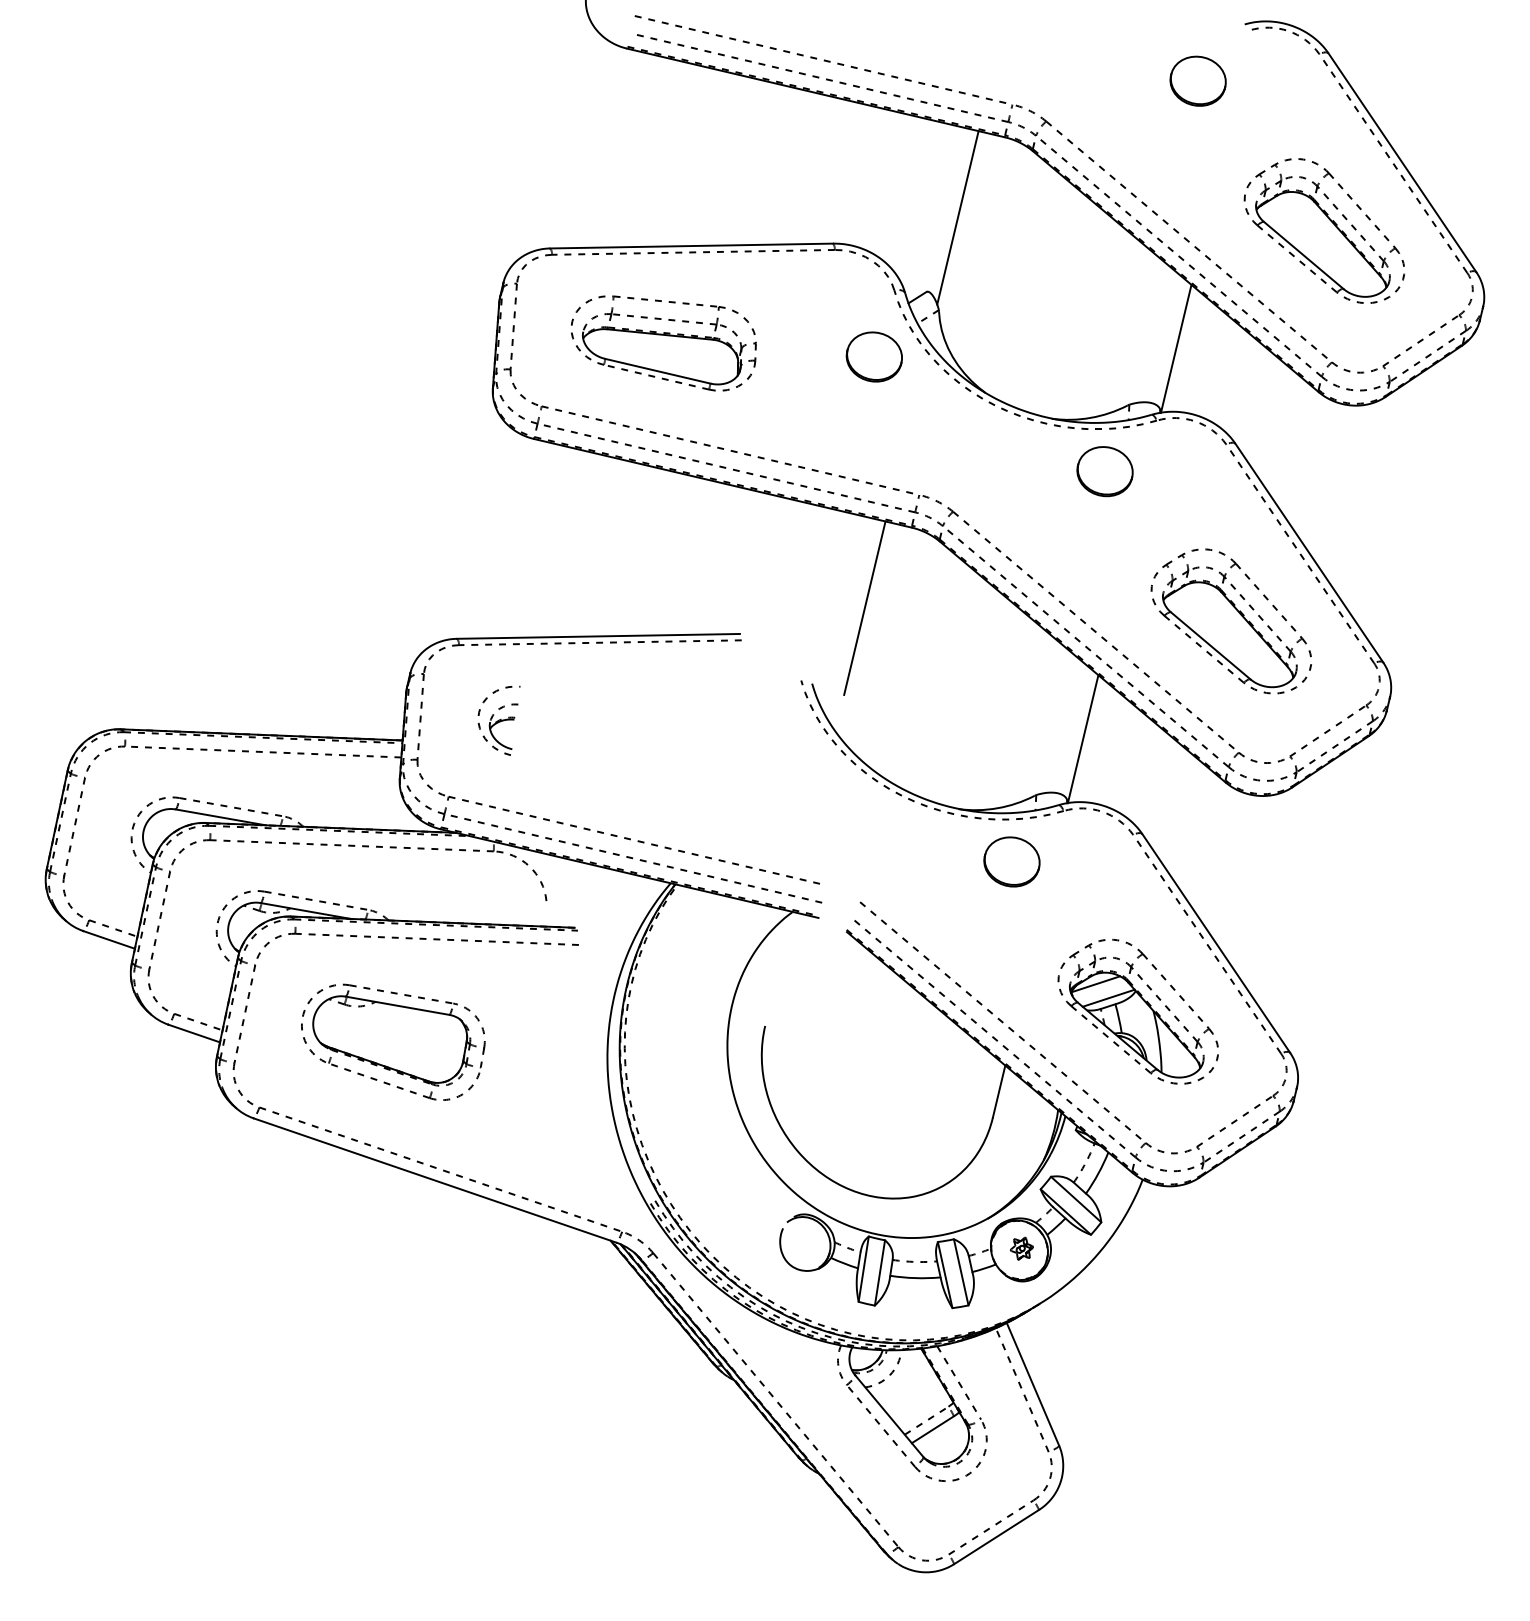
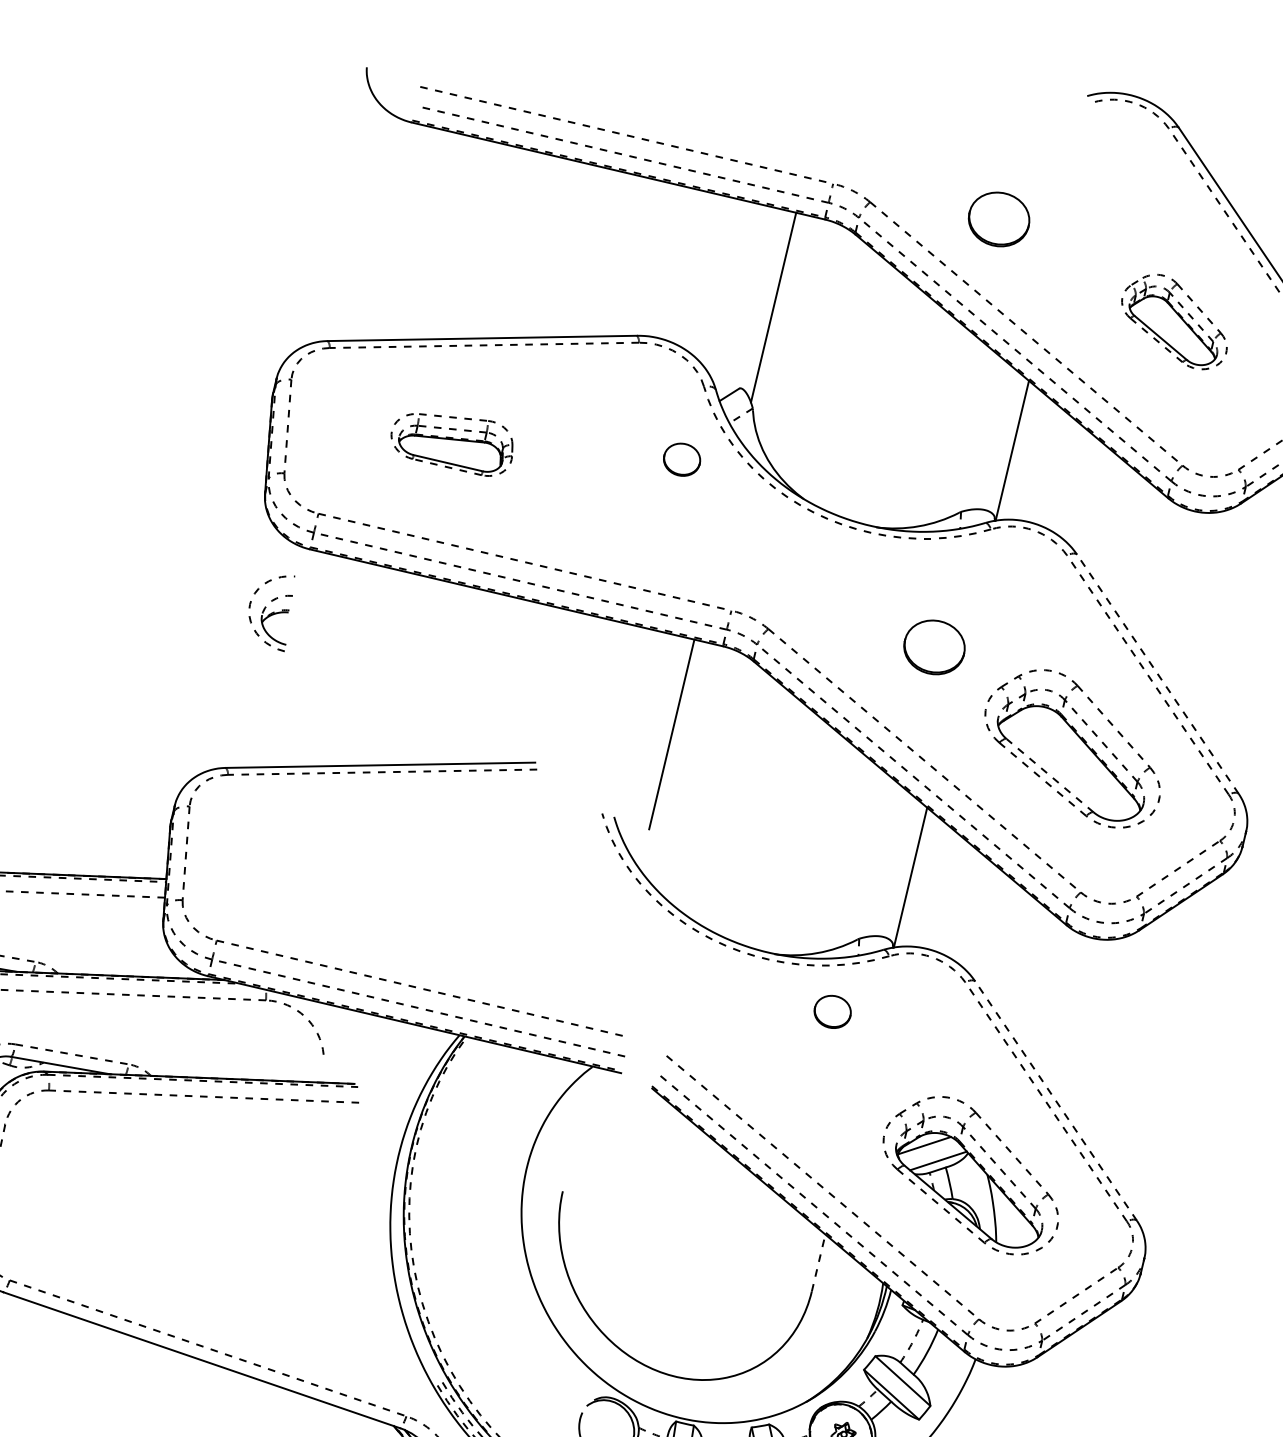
part: (1197, 80) -> (998, 218), moved
part: (1324, 230) -> (1174, 321), size x0.6
part: (663, 343) -> (451, 444), size x0.6
part: (873, 356) -> (681, 459), size x0.6
part: (1104, 471) -> (933, 647), moved
line: (1309, 552) -> (1158, 673), solid -> dashed
line: (1210, 645) -> (1049, 775), solid -> dashed
part: (498, 720) -> (271, 613), moved
part: (1011, 861) -> (832, 1011), size x0.6
line: (1216, 943) -> (1056, 1101), solid -> dashed
part: (393, 1041) -> (156, 1208), removed
line: (999, 1091) -> (819, 1262), solid -> dashed

